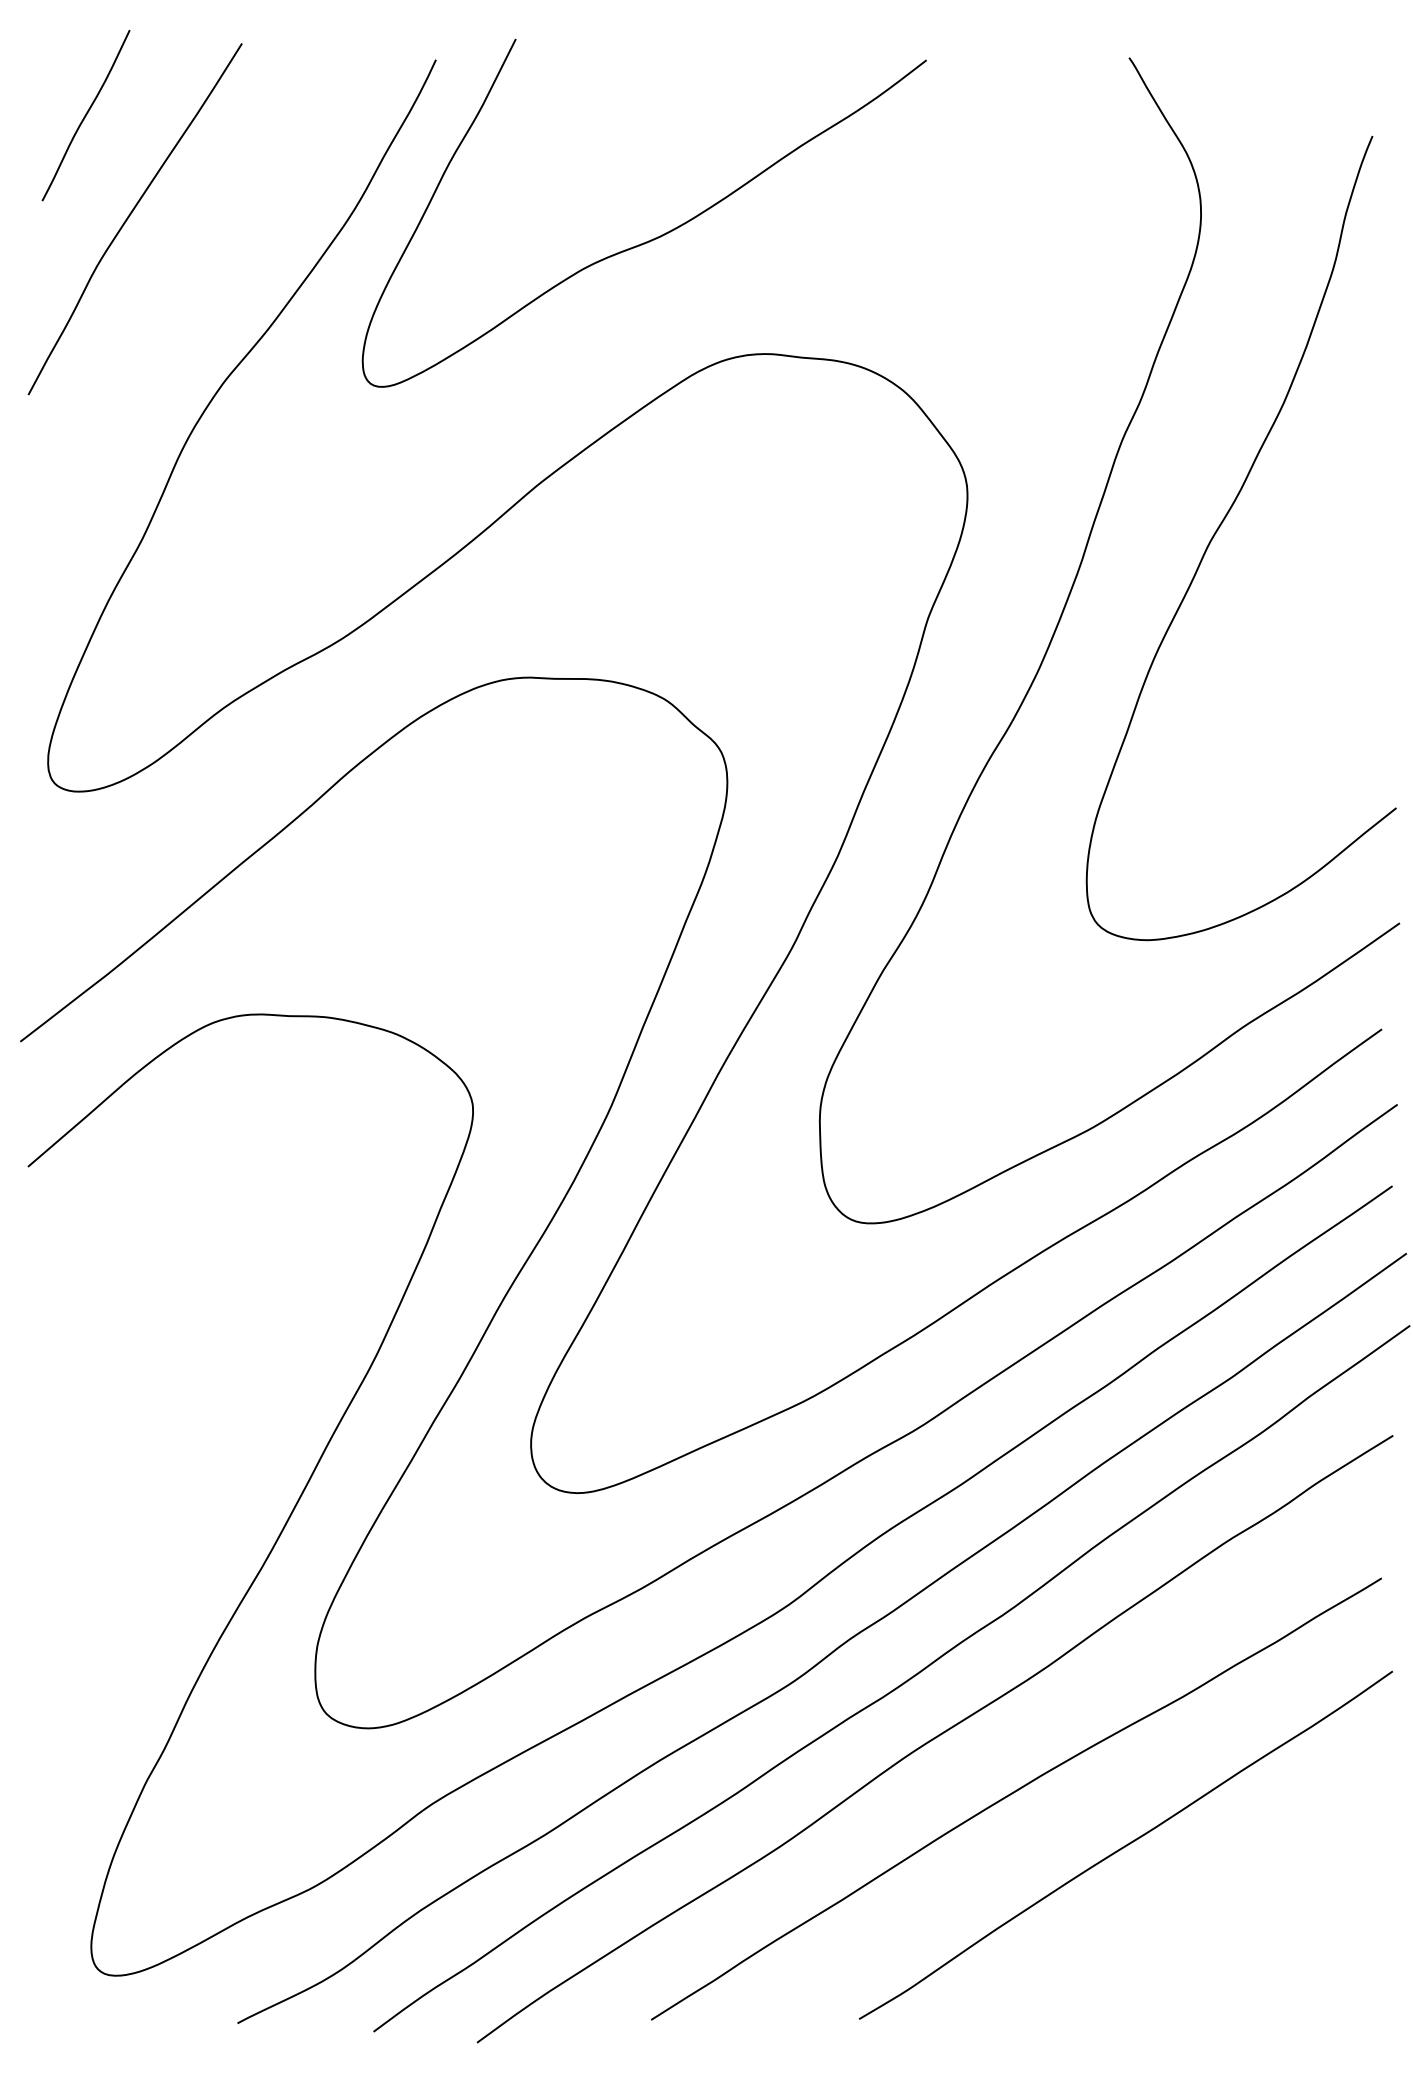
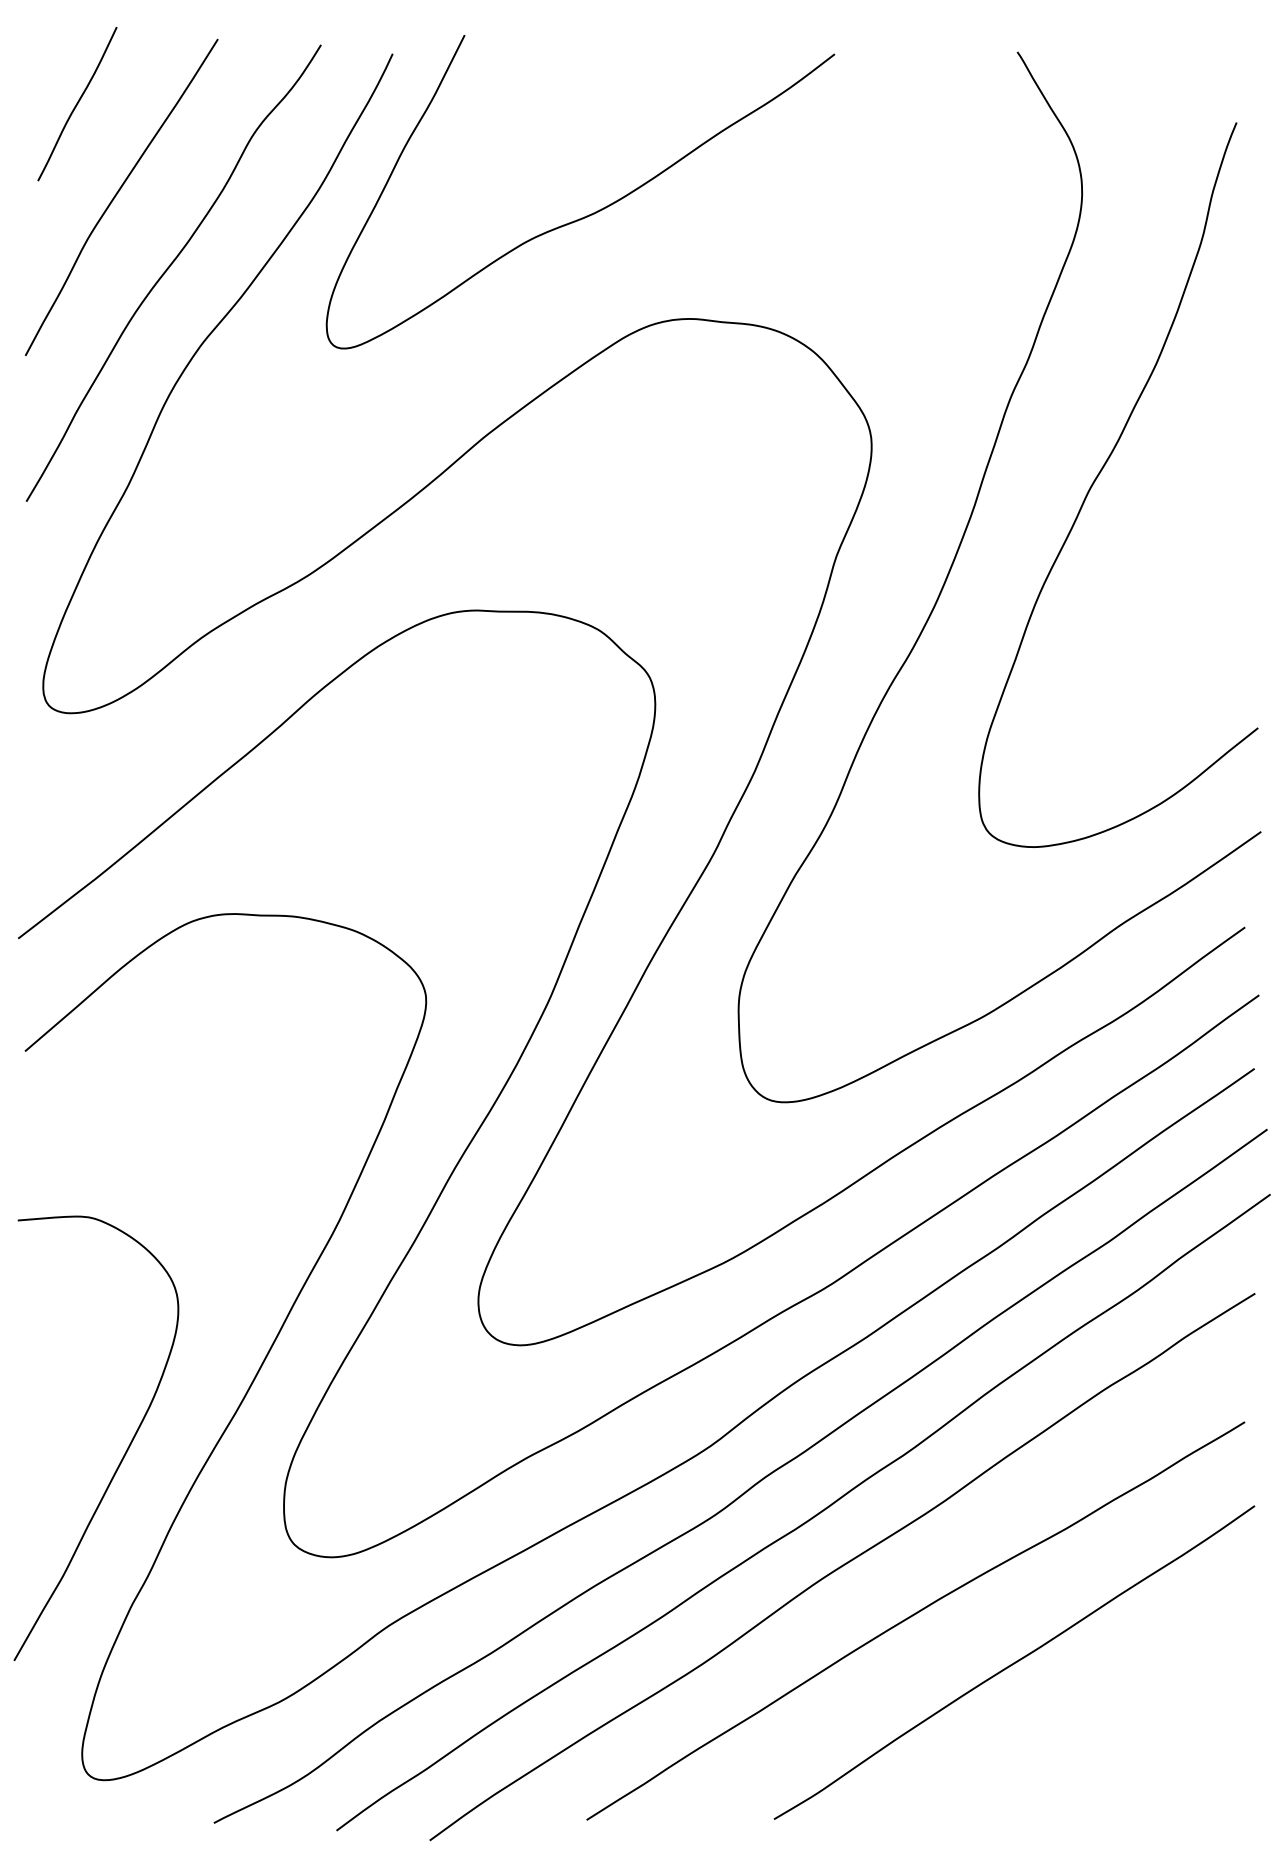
curve: (188, 298) -> (169, 268), added
curve: (139, 1610) -> (125, 1451), added

